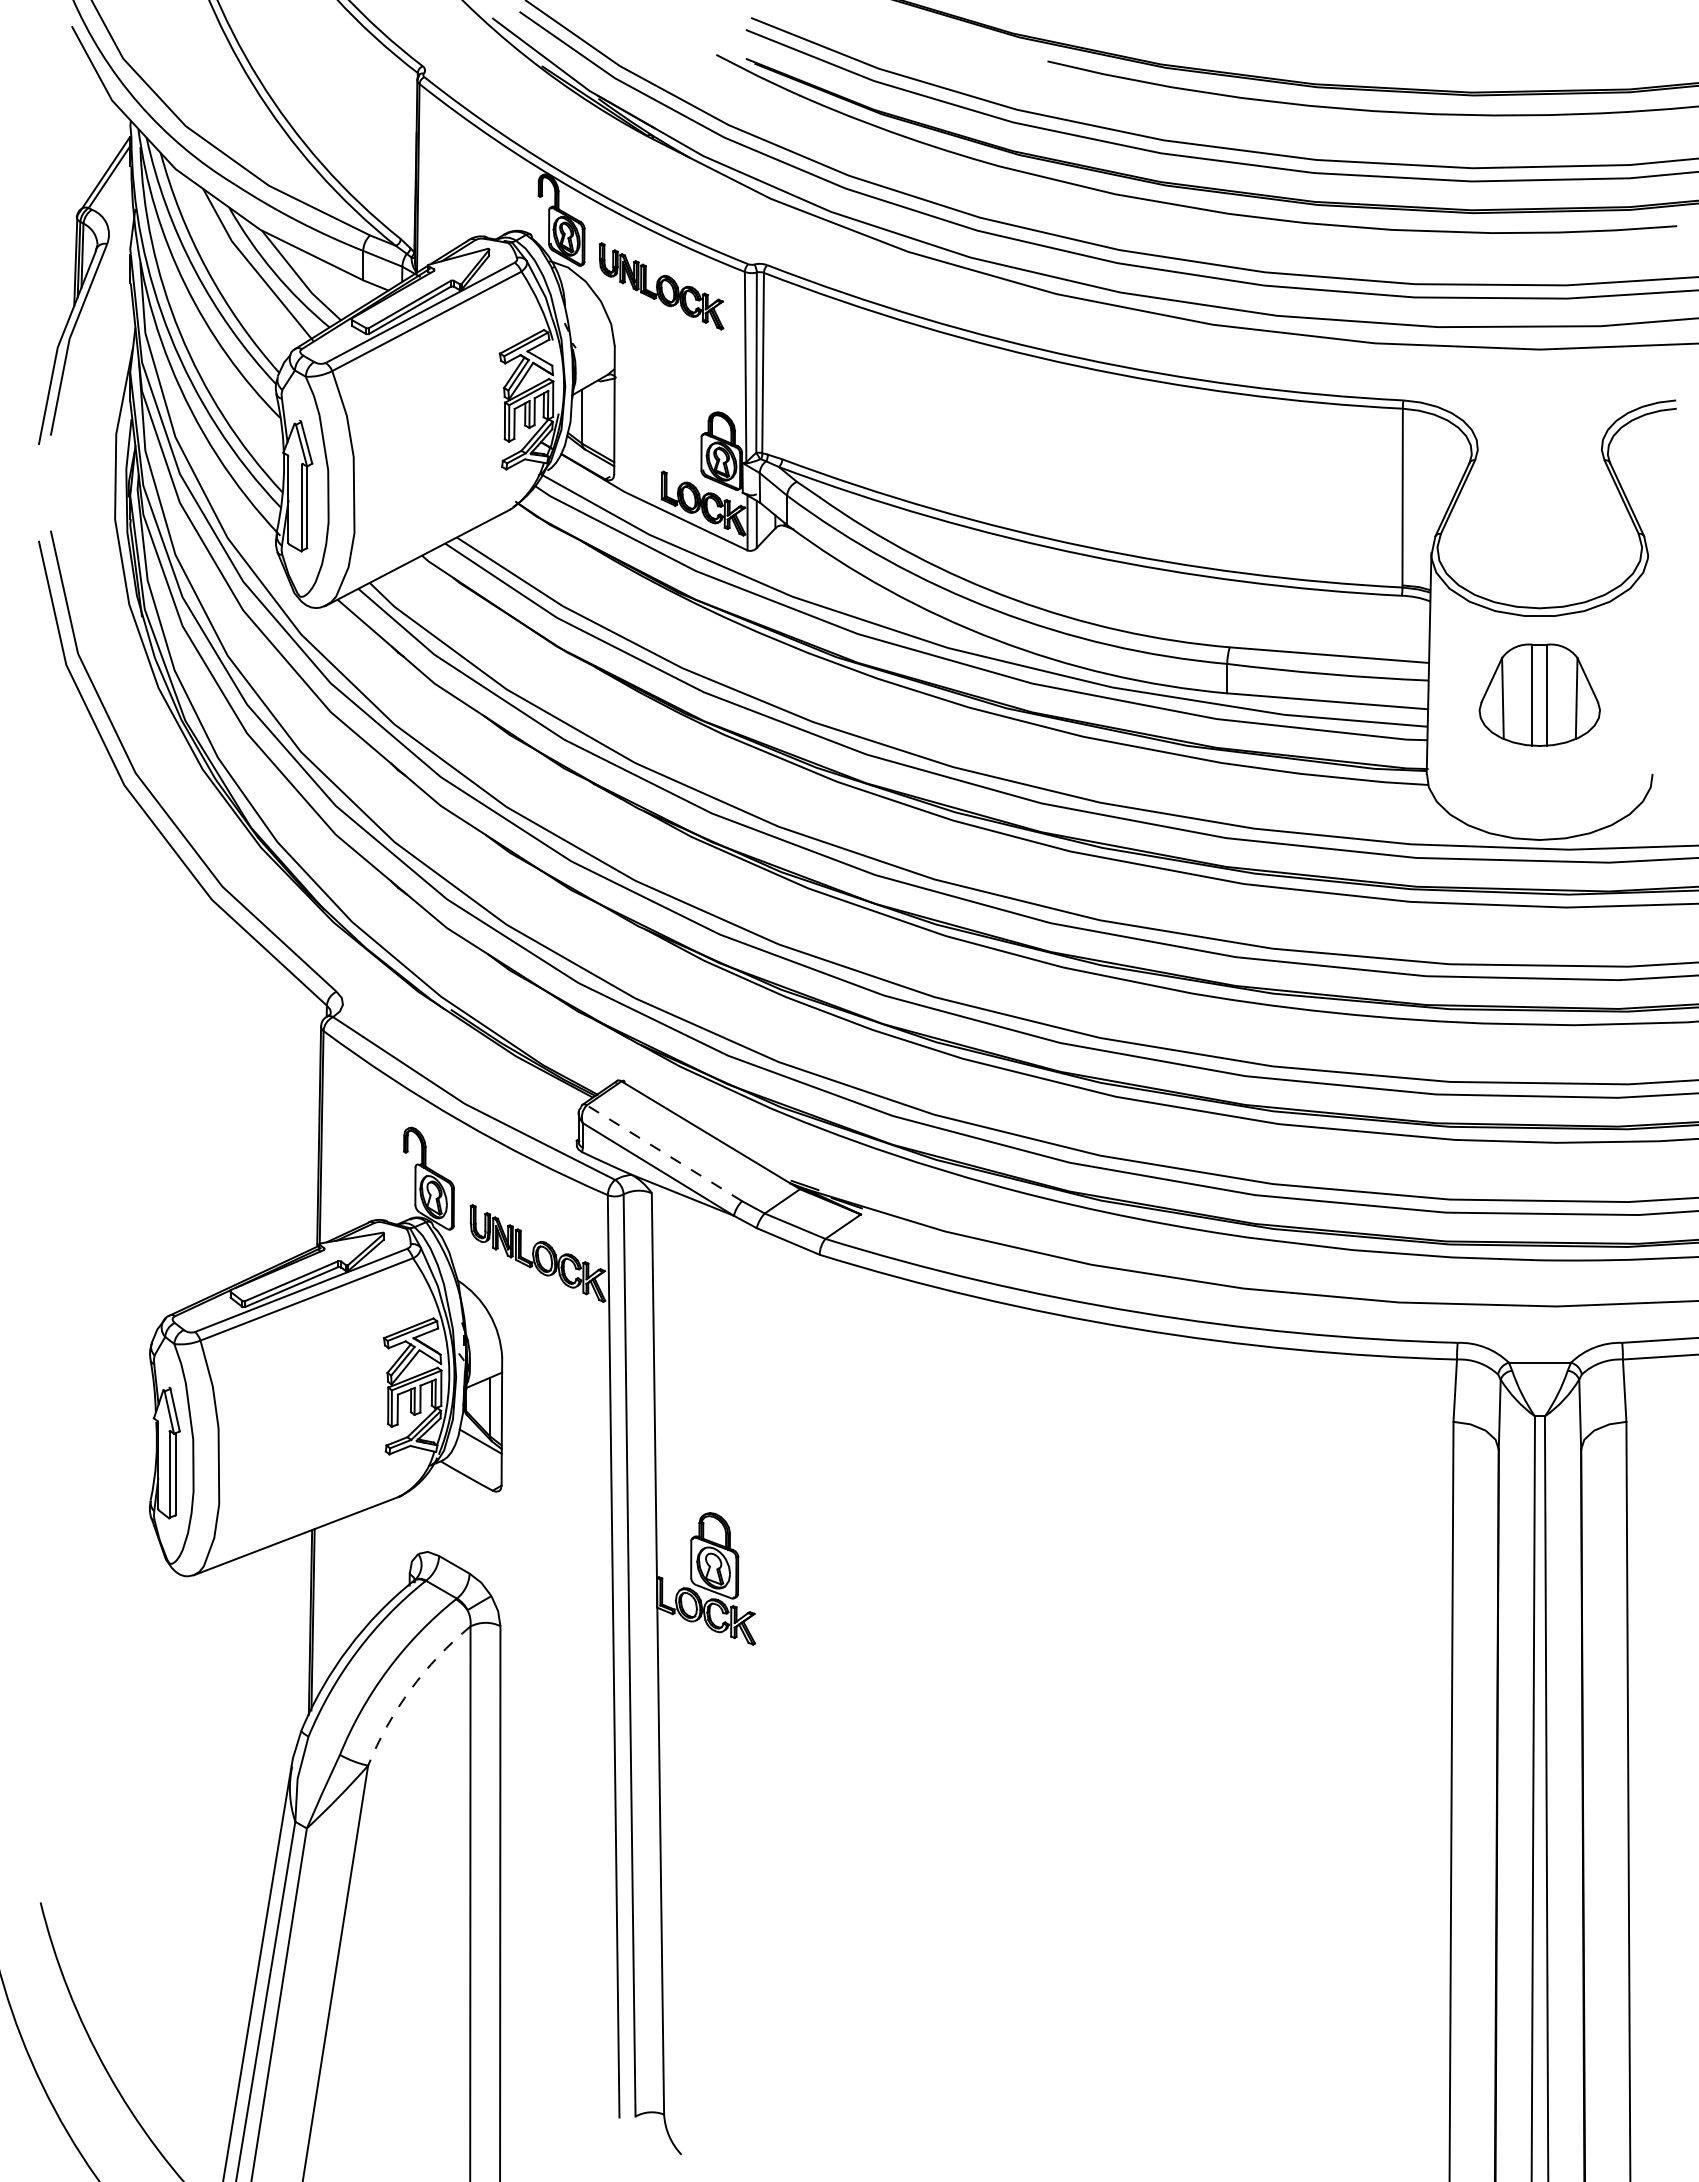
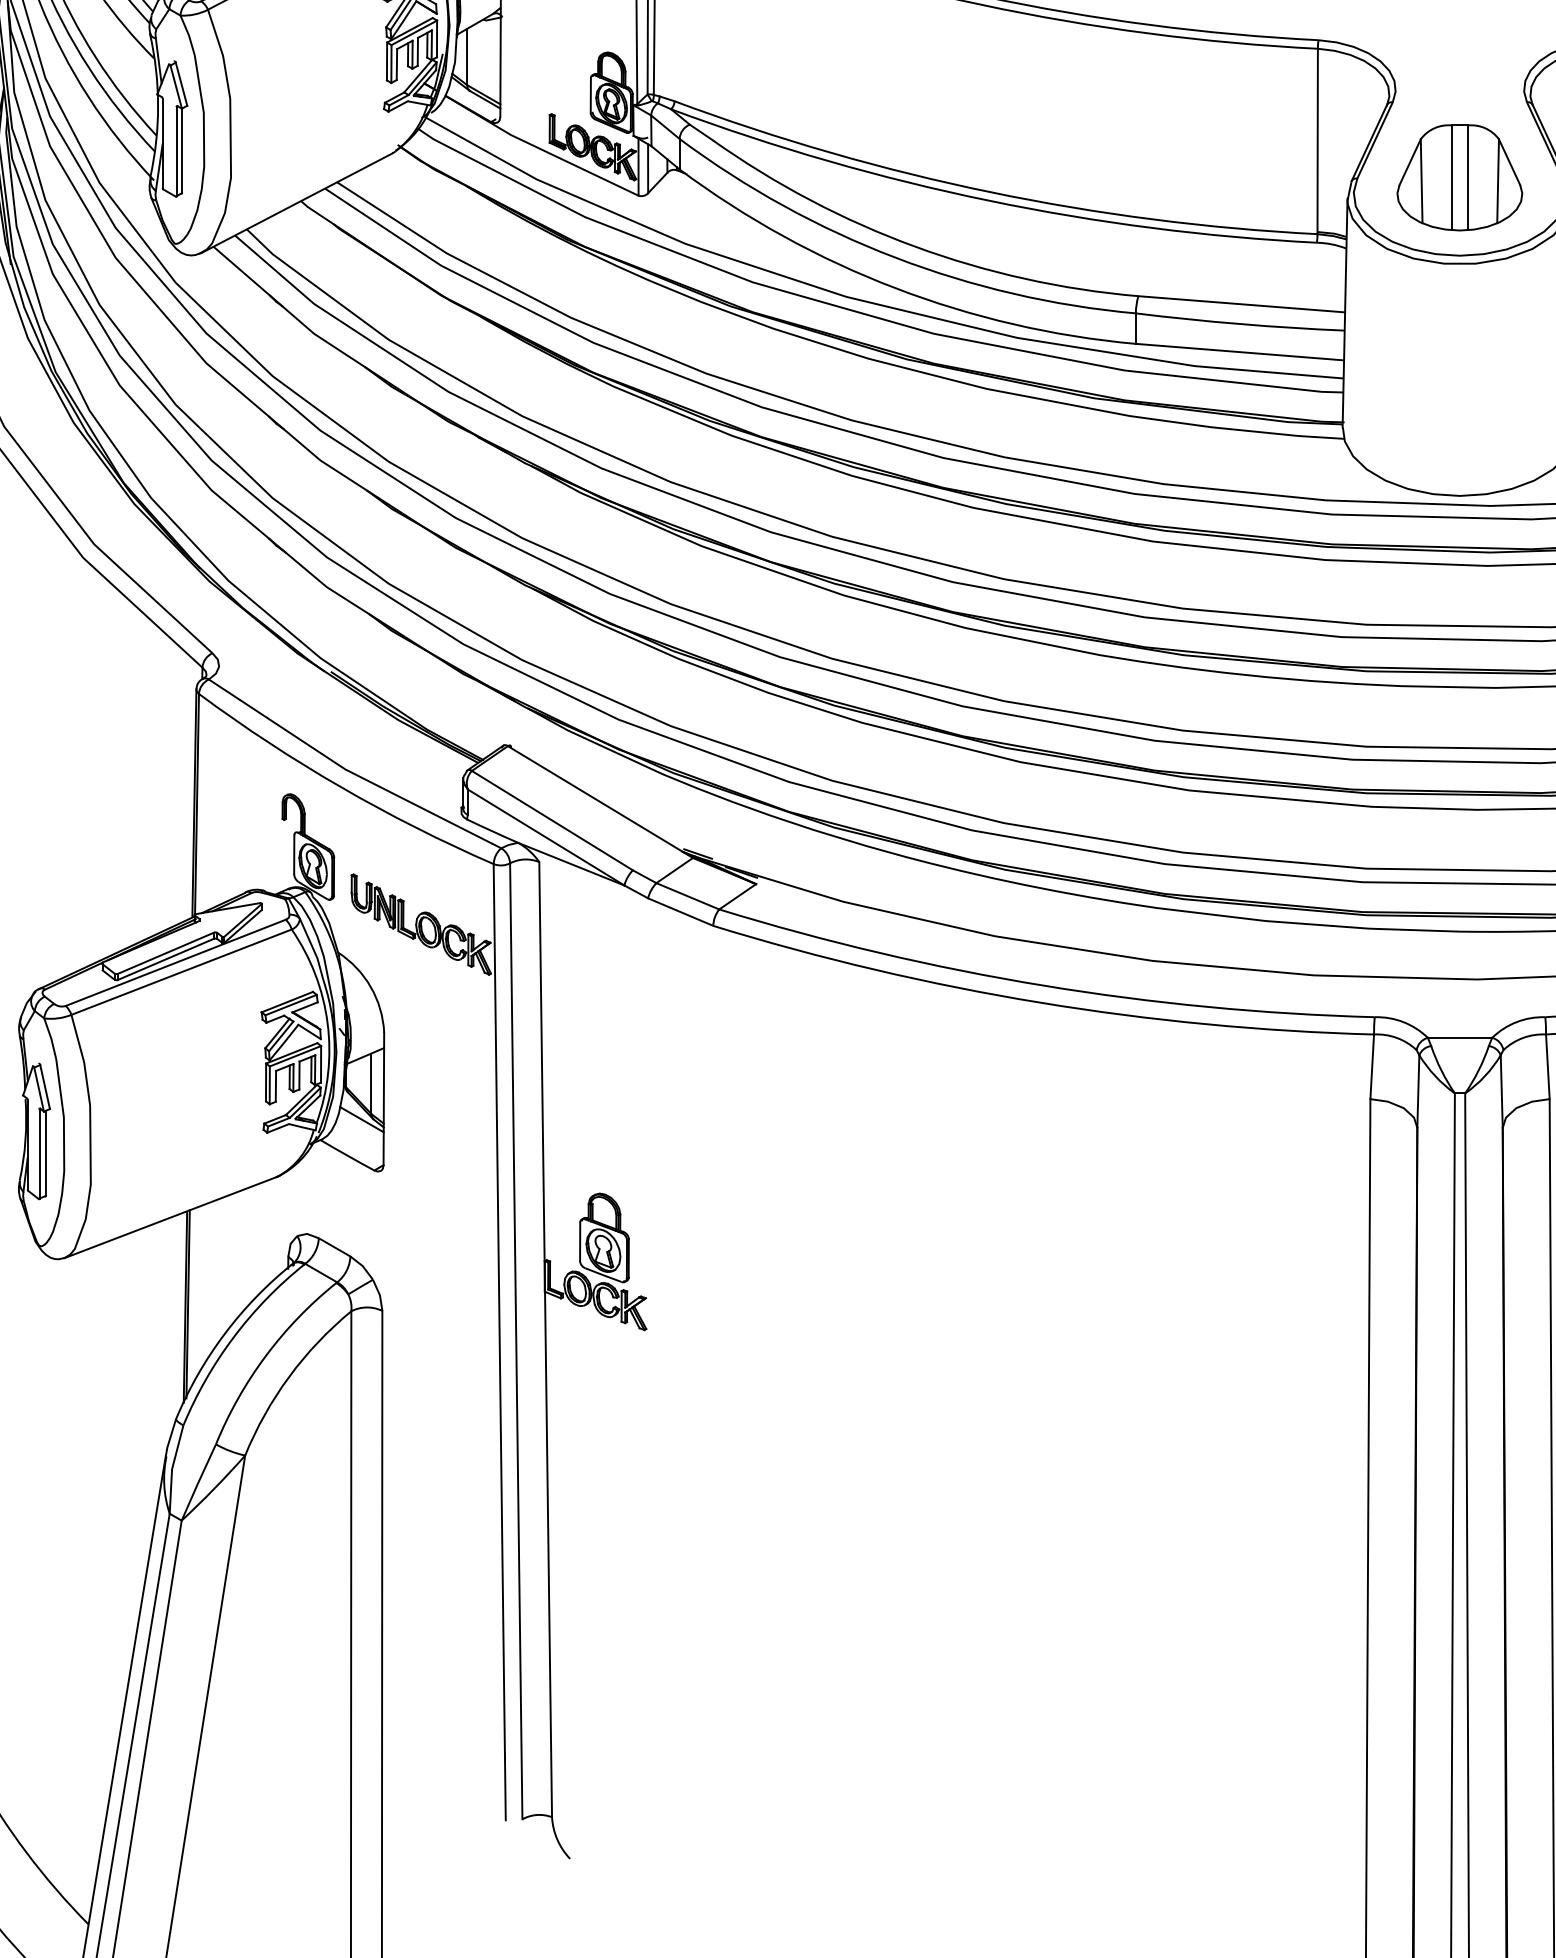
part: (1539, 694) -> (1459, 177), moved
line: (664, 1152) -> (552, 819), dashed -> solid
arc: (410, 1689) -> (289, 1376), dashed -> solid

